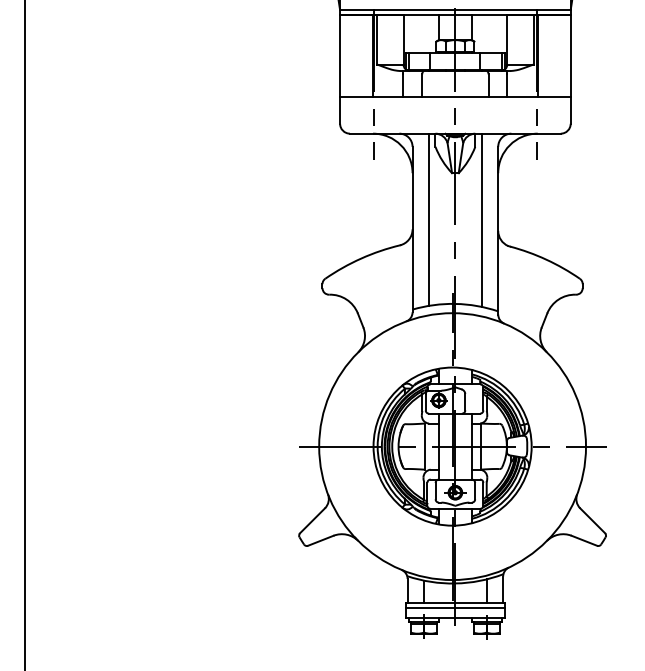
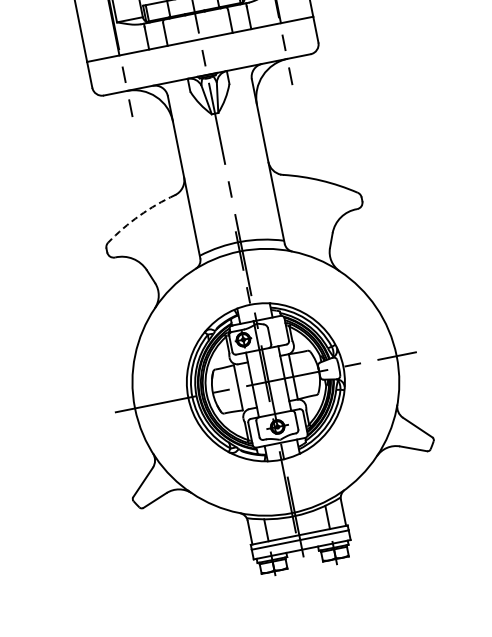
line: (429, 219) -> (198, 164), removed
line: (481, 219) -> (249, 153), removed
arc: (361, 258) -> (139, 215), solid -> dashed

